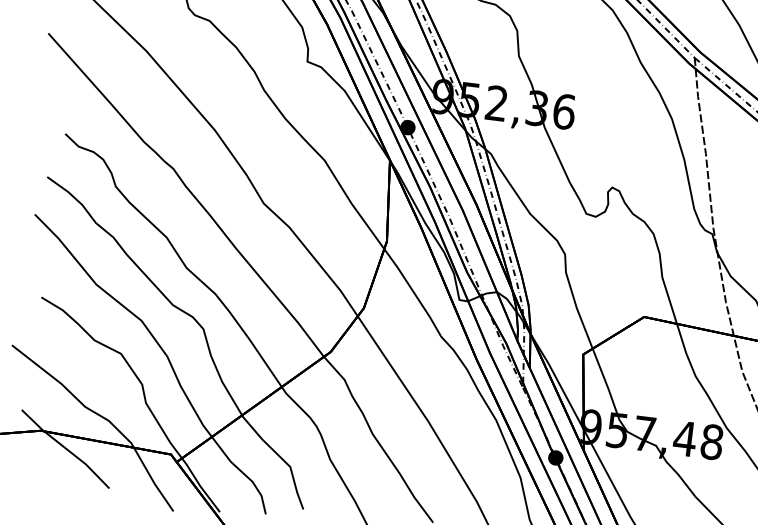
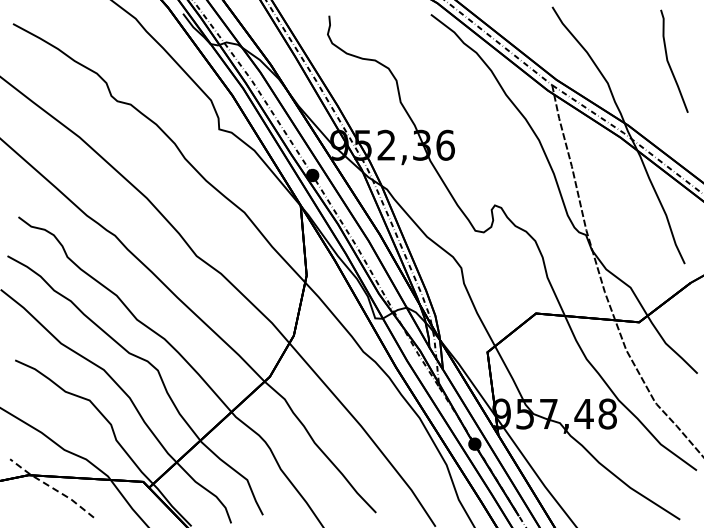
line: (66, 449) -> (52, 488), solid -> dashed

